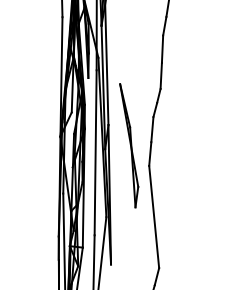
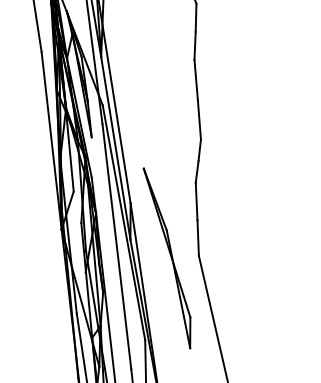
part: (129, 145) -> (169, 257), moved

